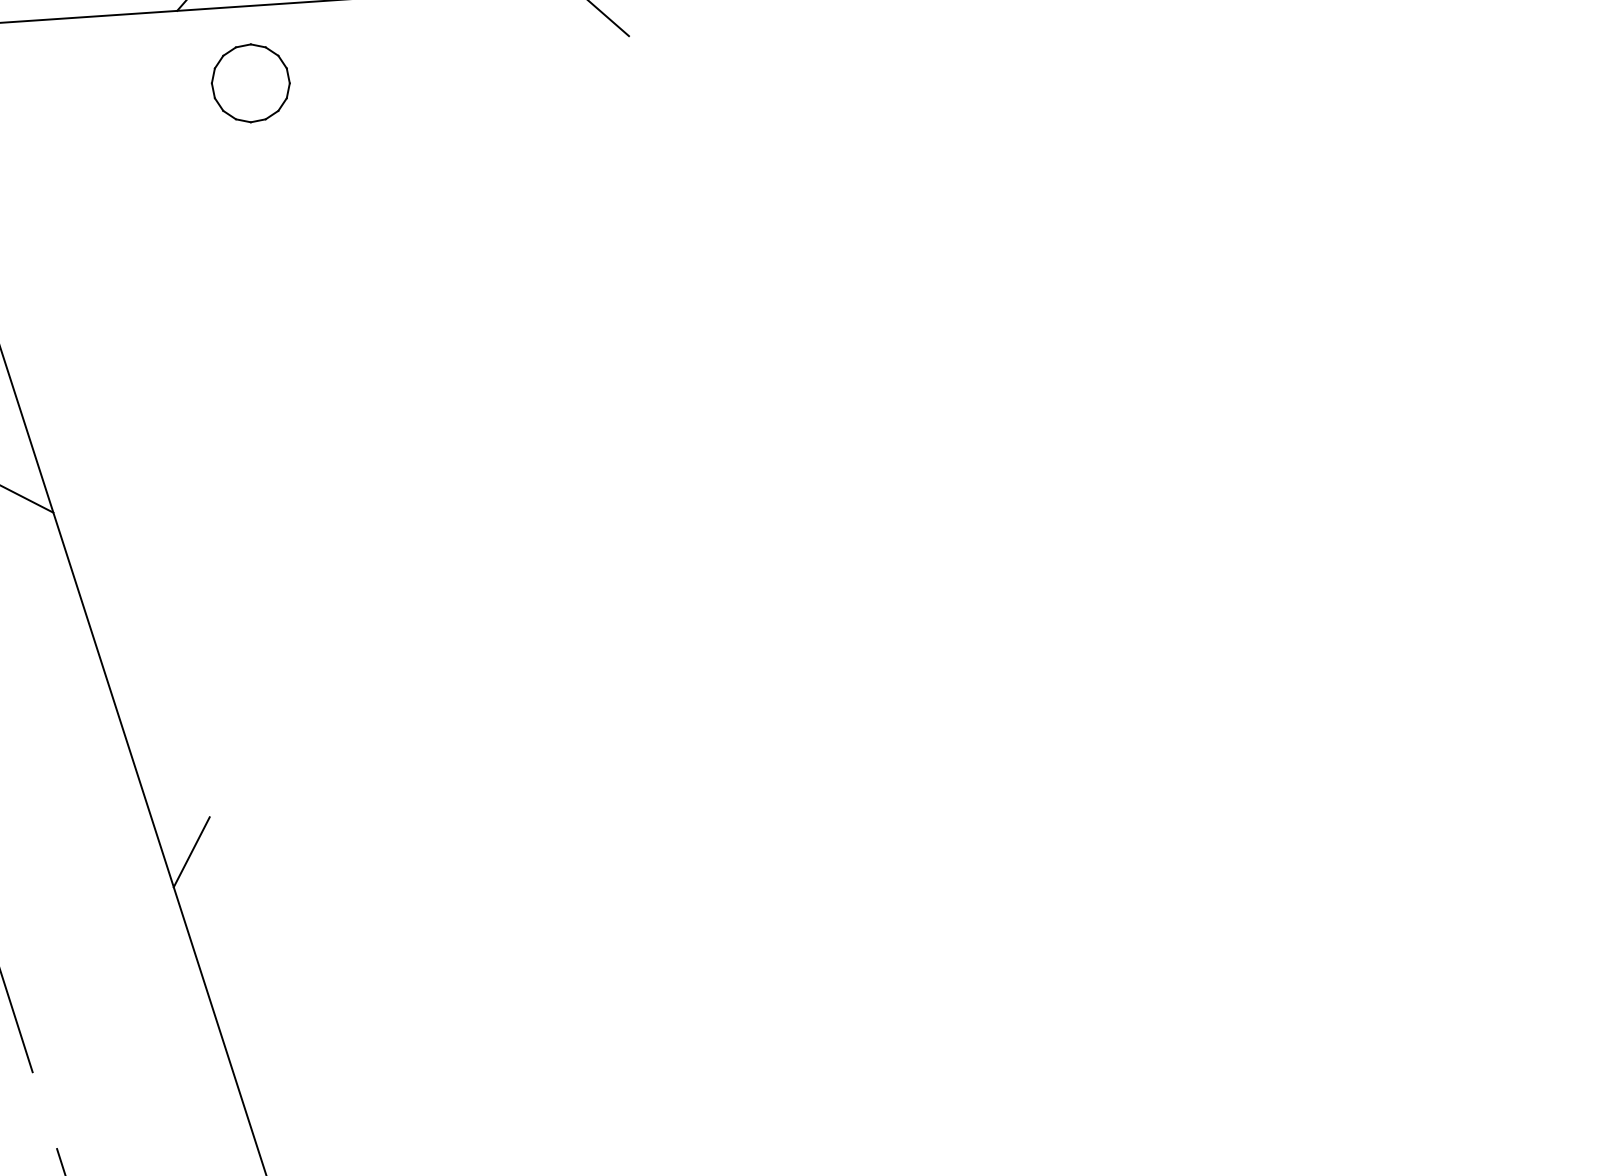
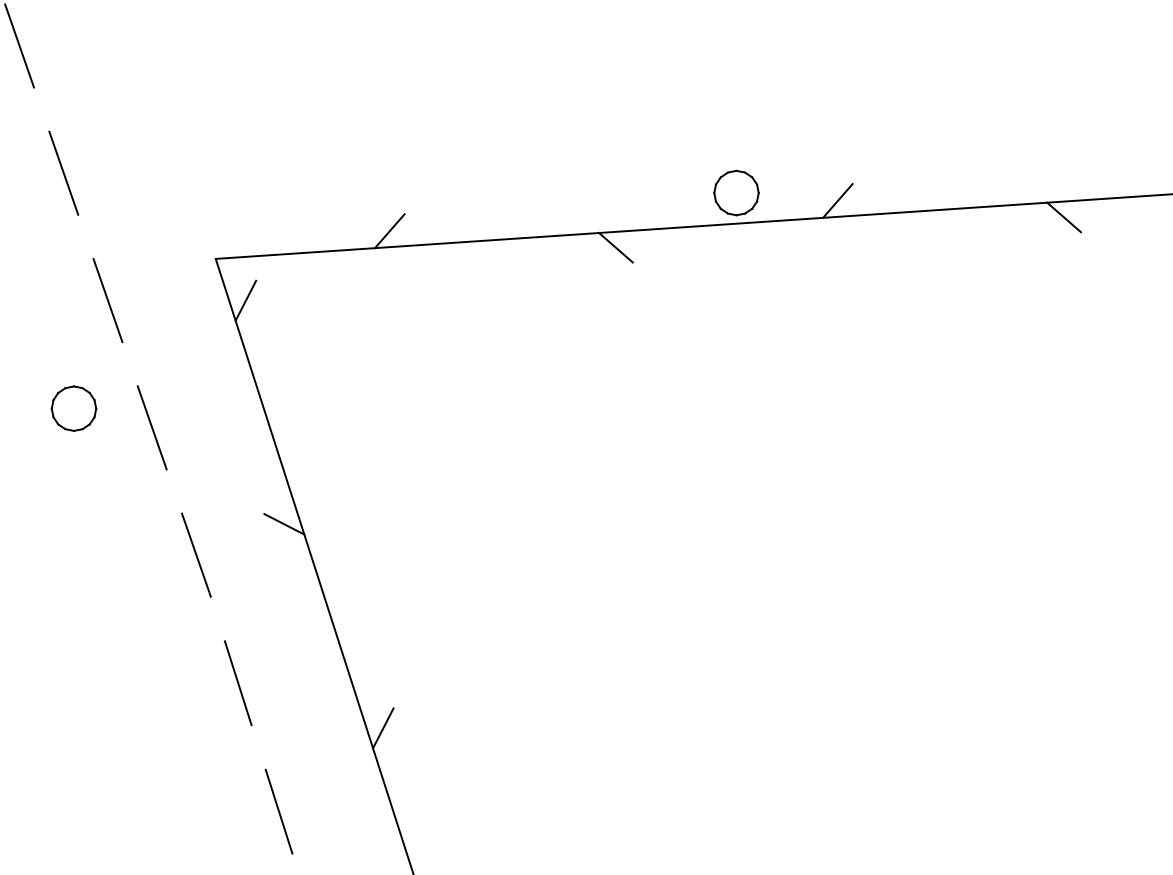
part: (249, 83) -> (416, 289), removed

